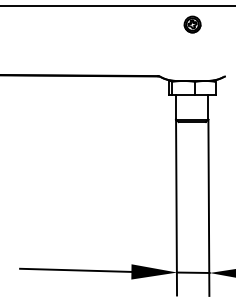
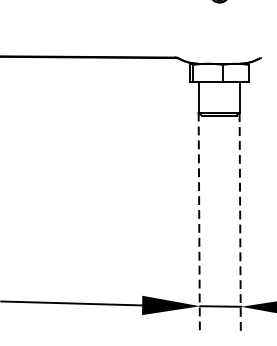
line: (176, 207) -> (199, 223), solid -> dashed
line: (208, 207) -> (239, 223), solid -> dashed

